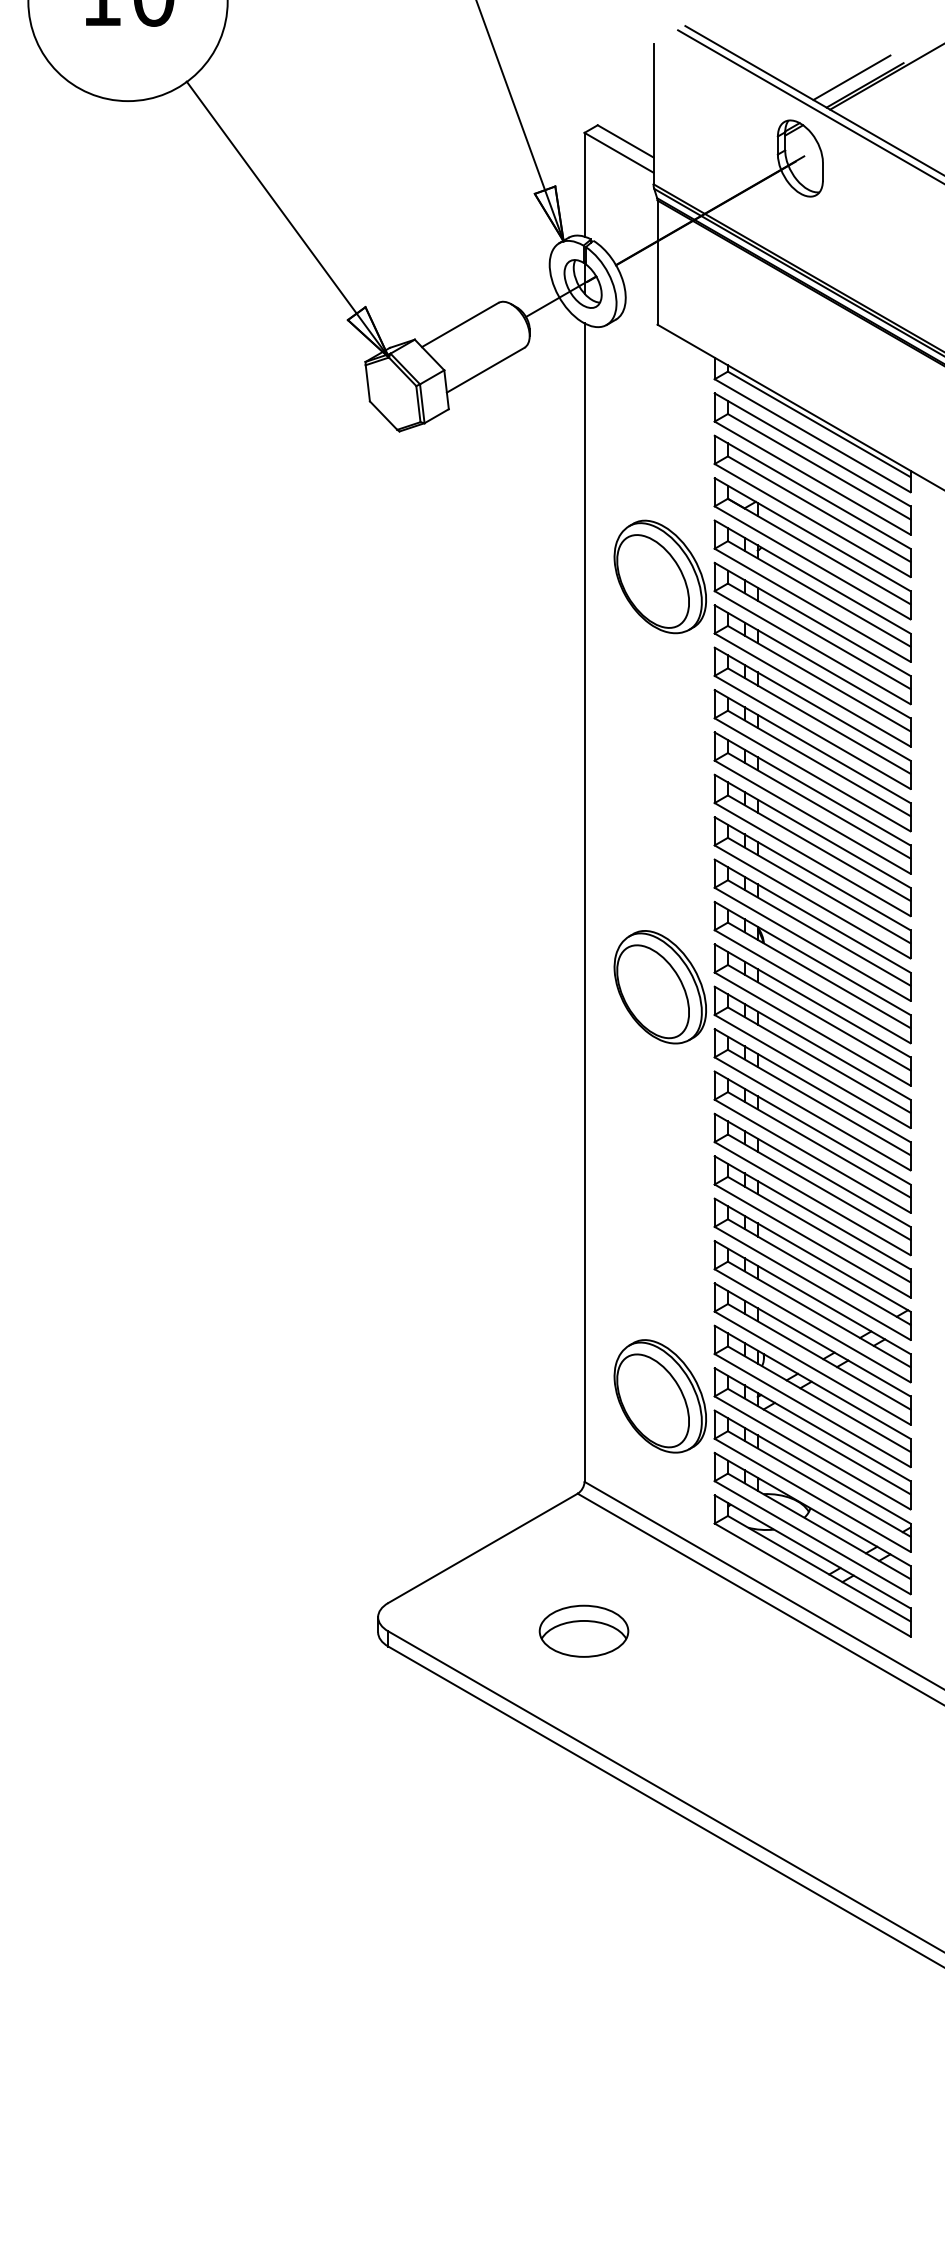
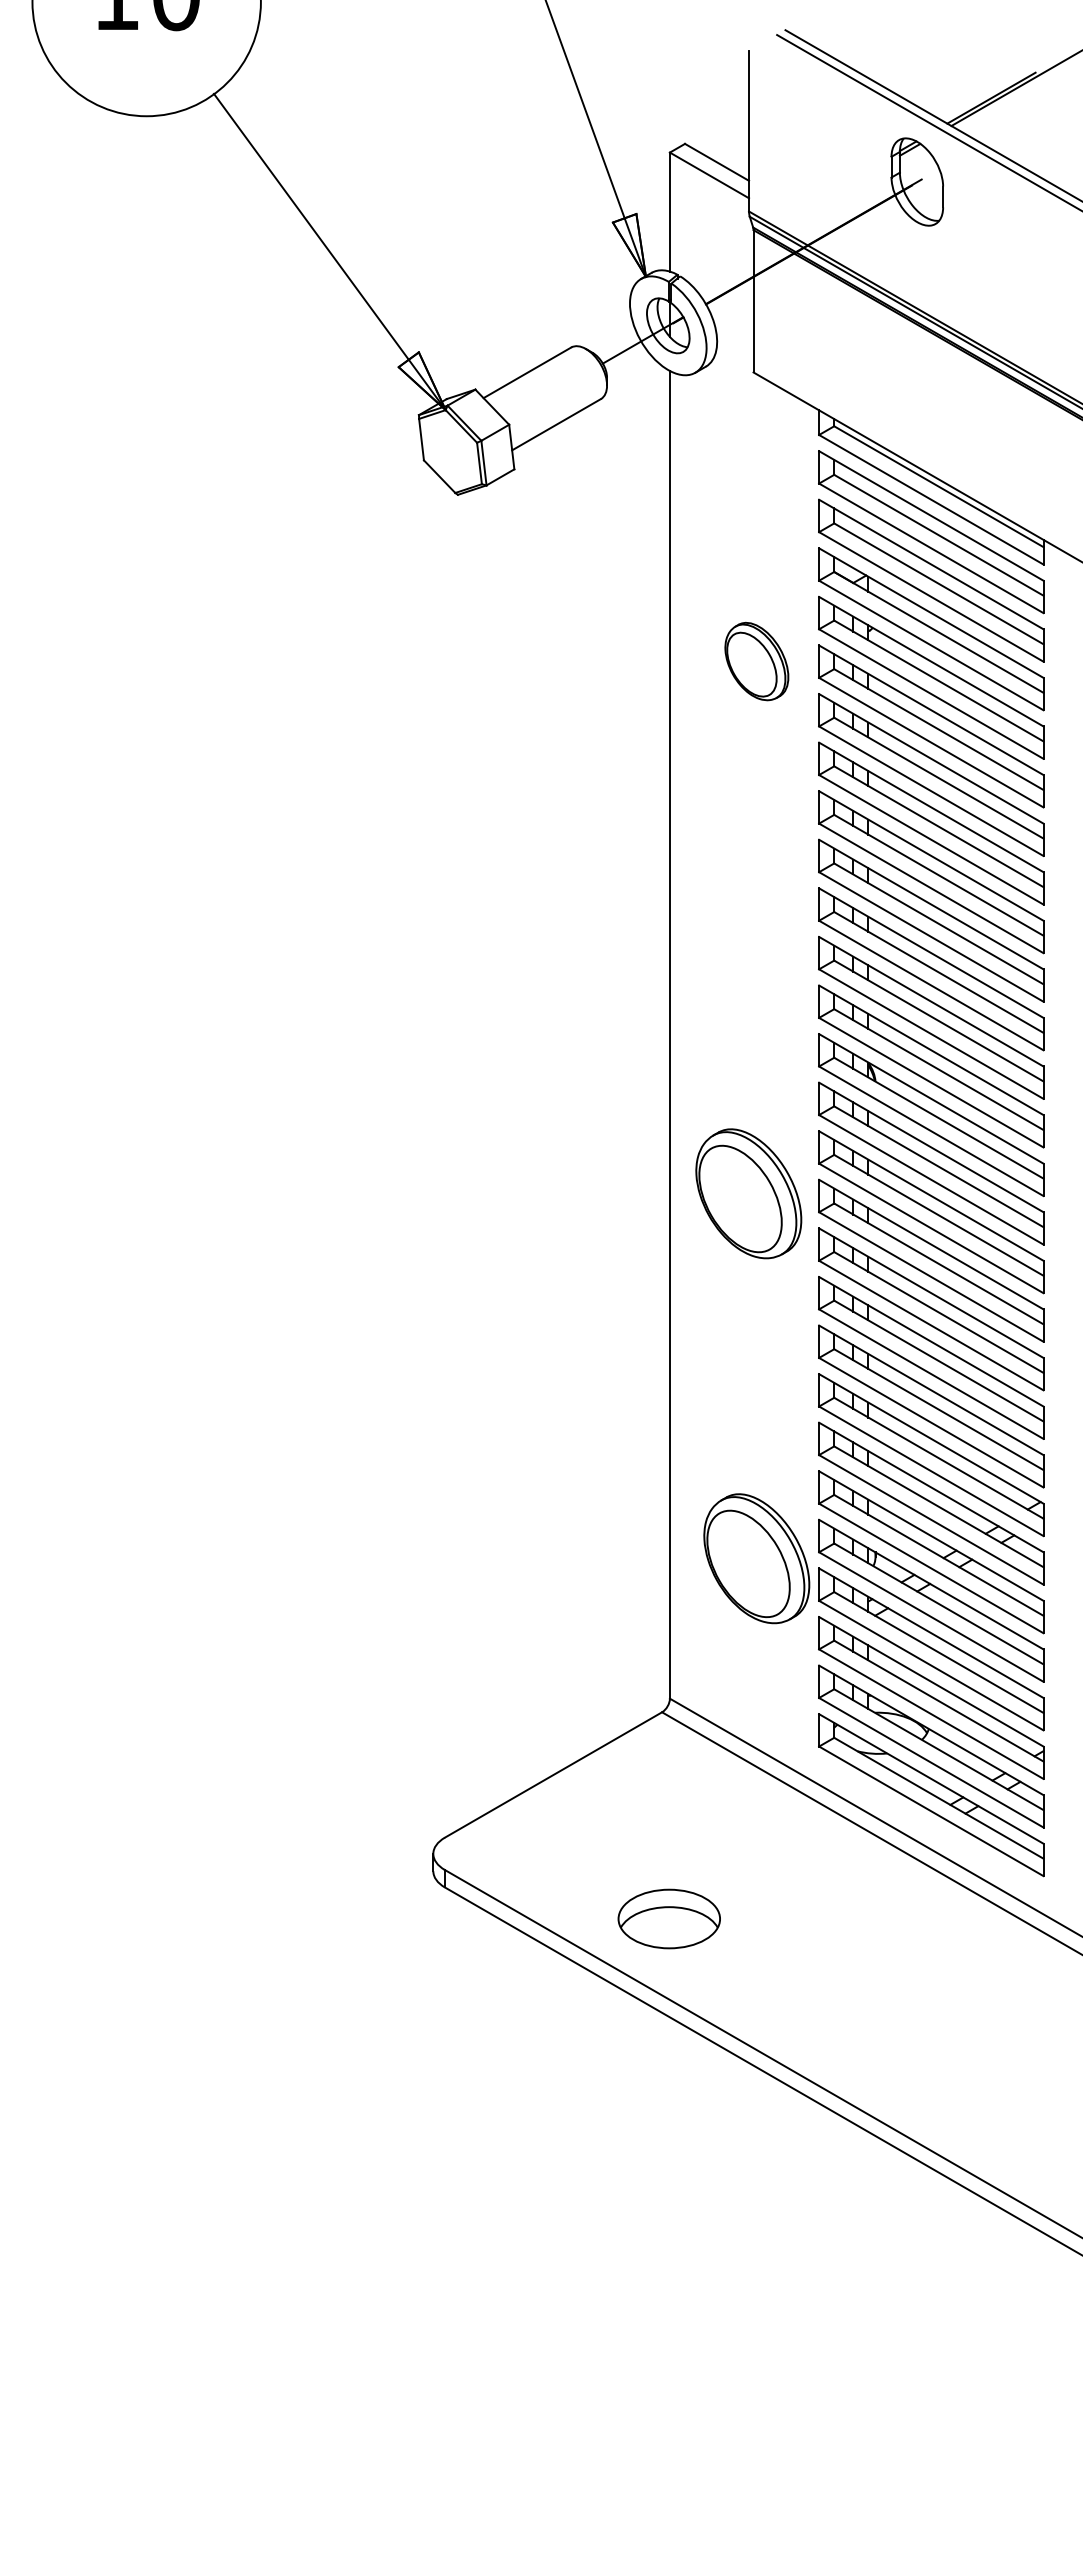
line: (852, 77) -> (976, 89), removed
part: (660, 576) -> (756, 661), size x0.6
part: (660, 986) -> (748, 1193), moved
part: (660, 1396) -> (756, 1558), moved
part: (583, 1630) -> (668, 1918), moved

